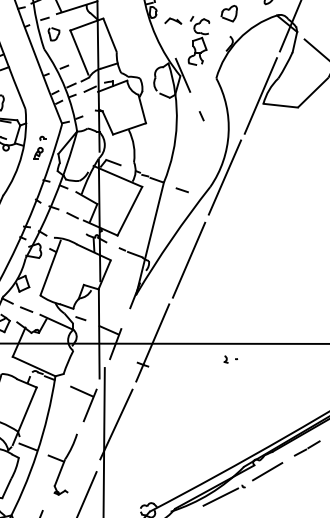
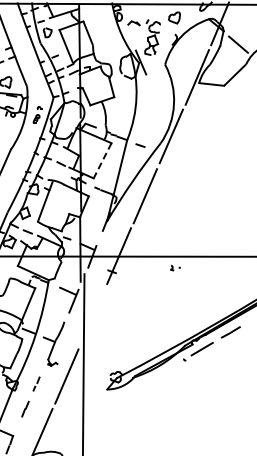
line: (201, 115) -> (154, 91), removed
line: (129, 210) -> (102, 160), solid -> dashed
line: (115, 423) -> (92, 314), removed
line: (219, 497) -> (167, 367), removed

